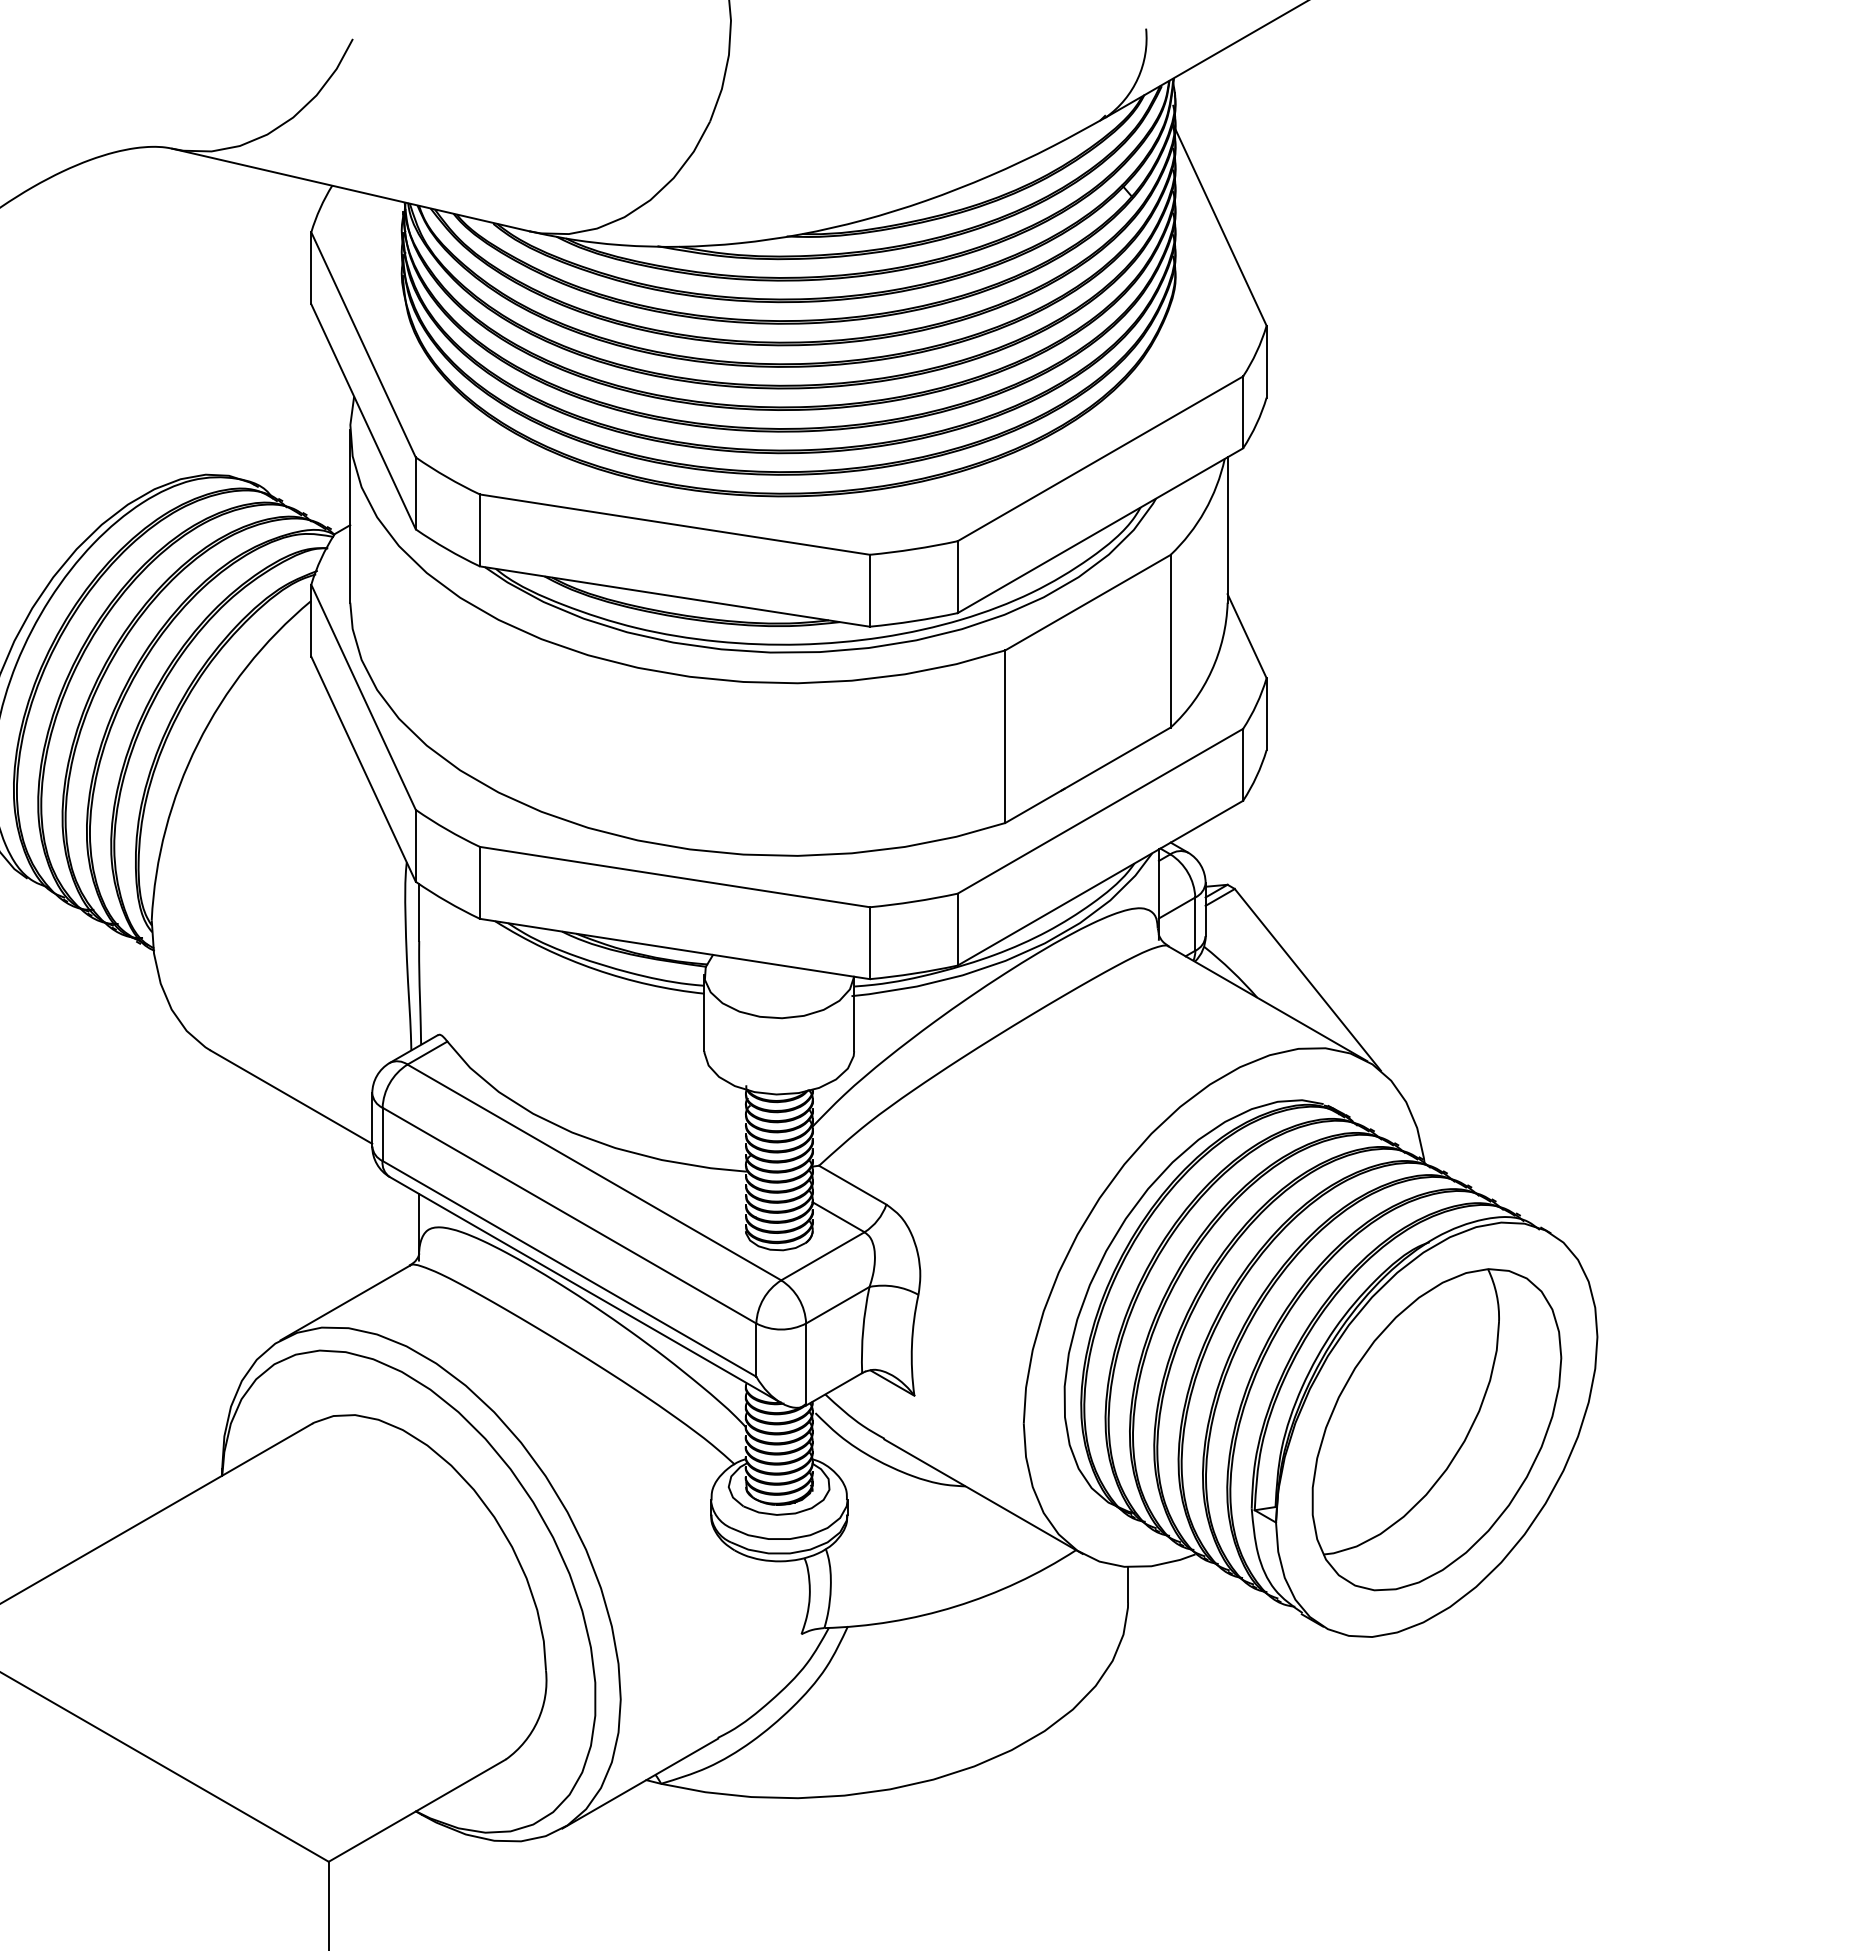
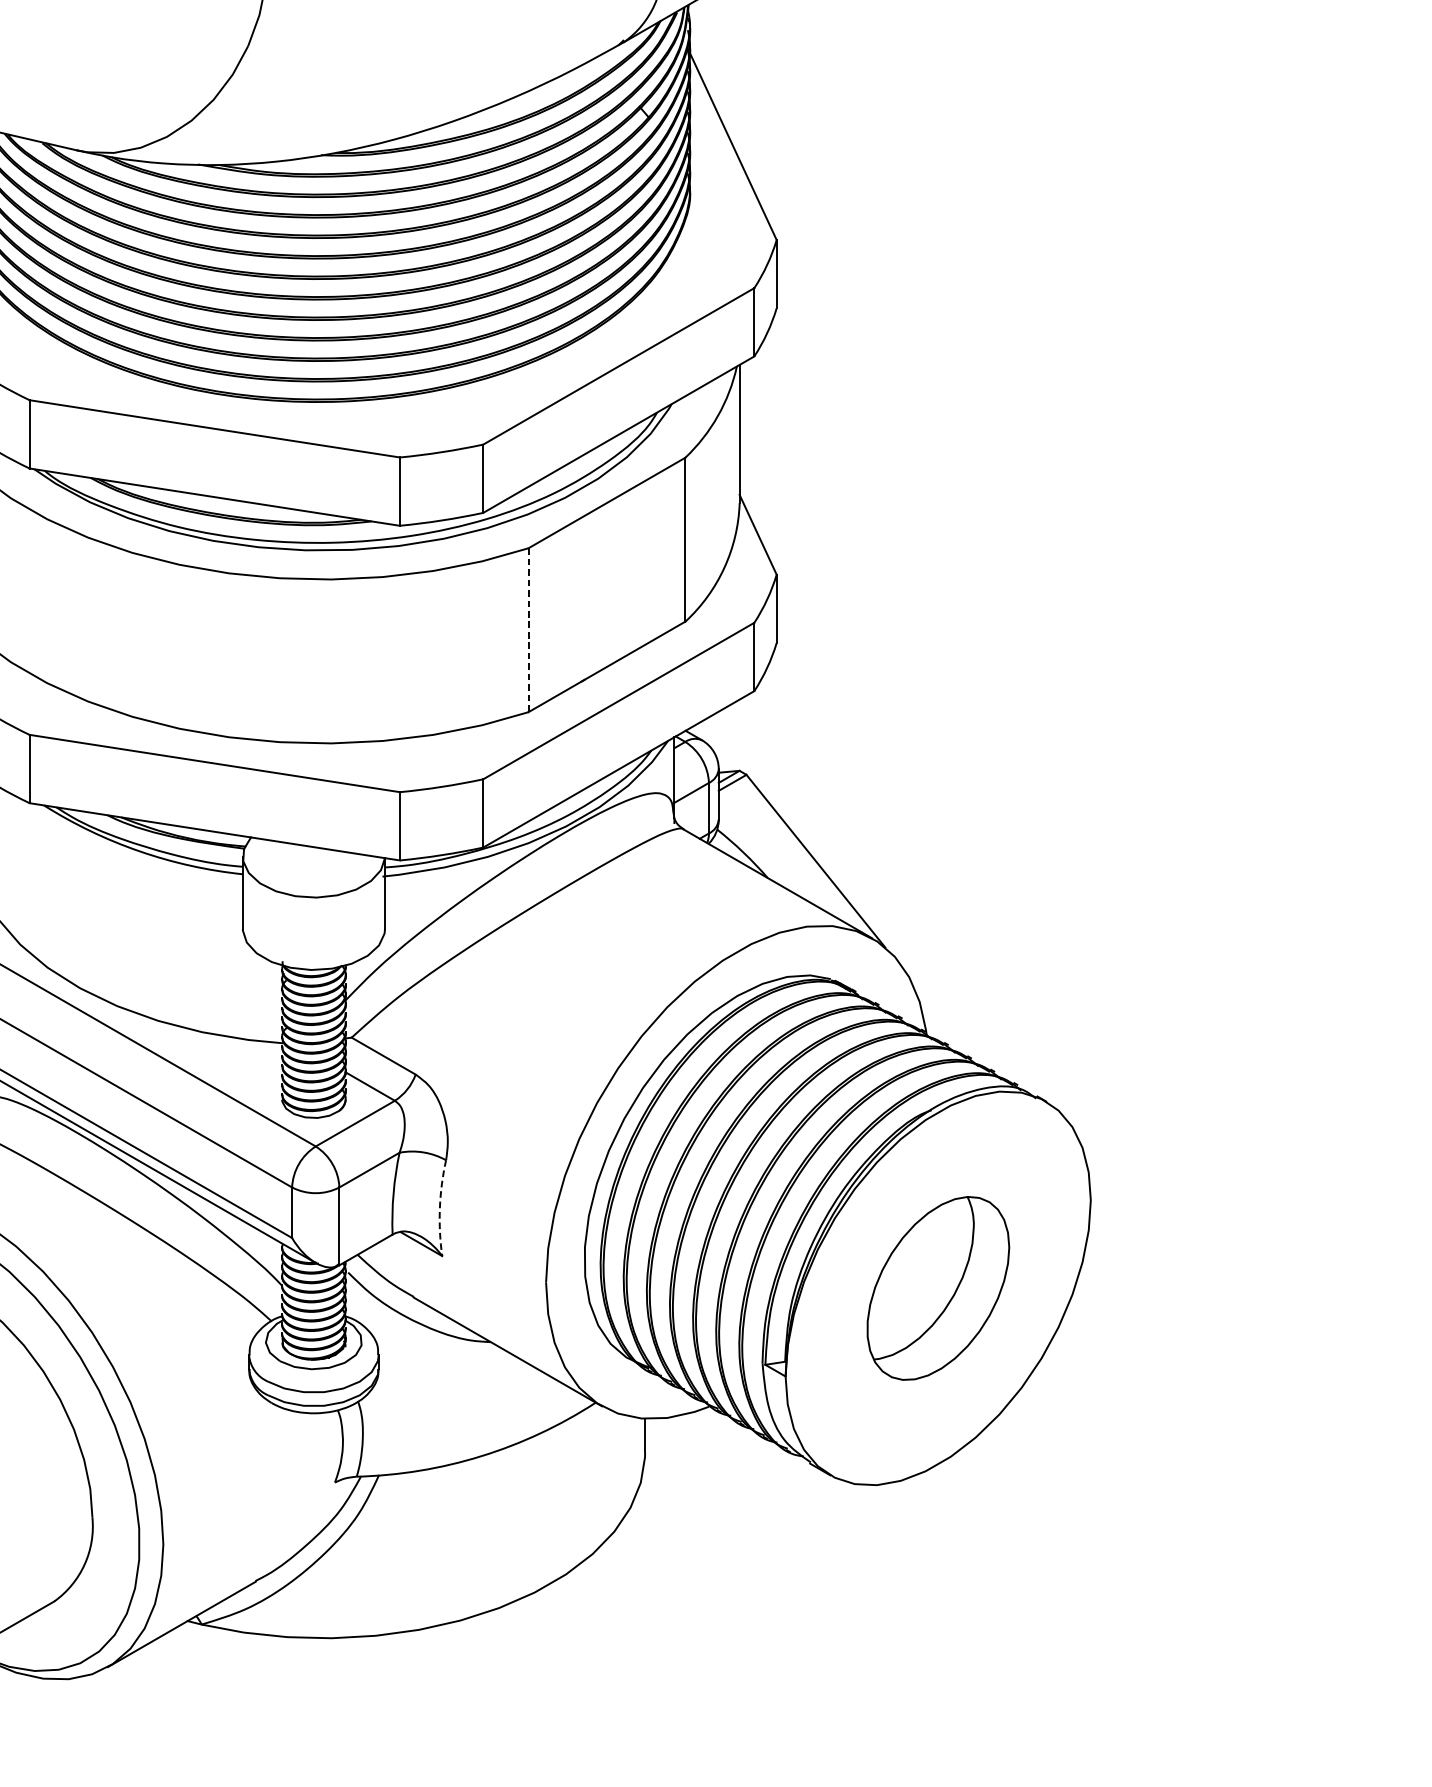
line: (1005, 737) -> (528, 630), solid -> dashed
arc: (911, 1345) -> (439, 1208), solid -> dashed
part: (1436, 1429) -> (937, 1288), size x0.6

